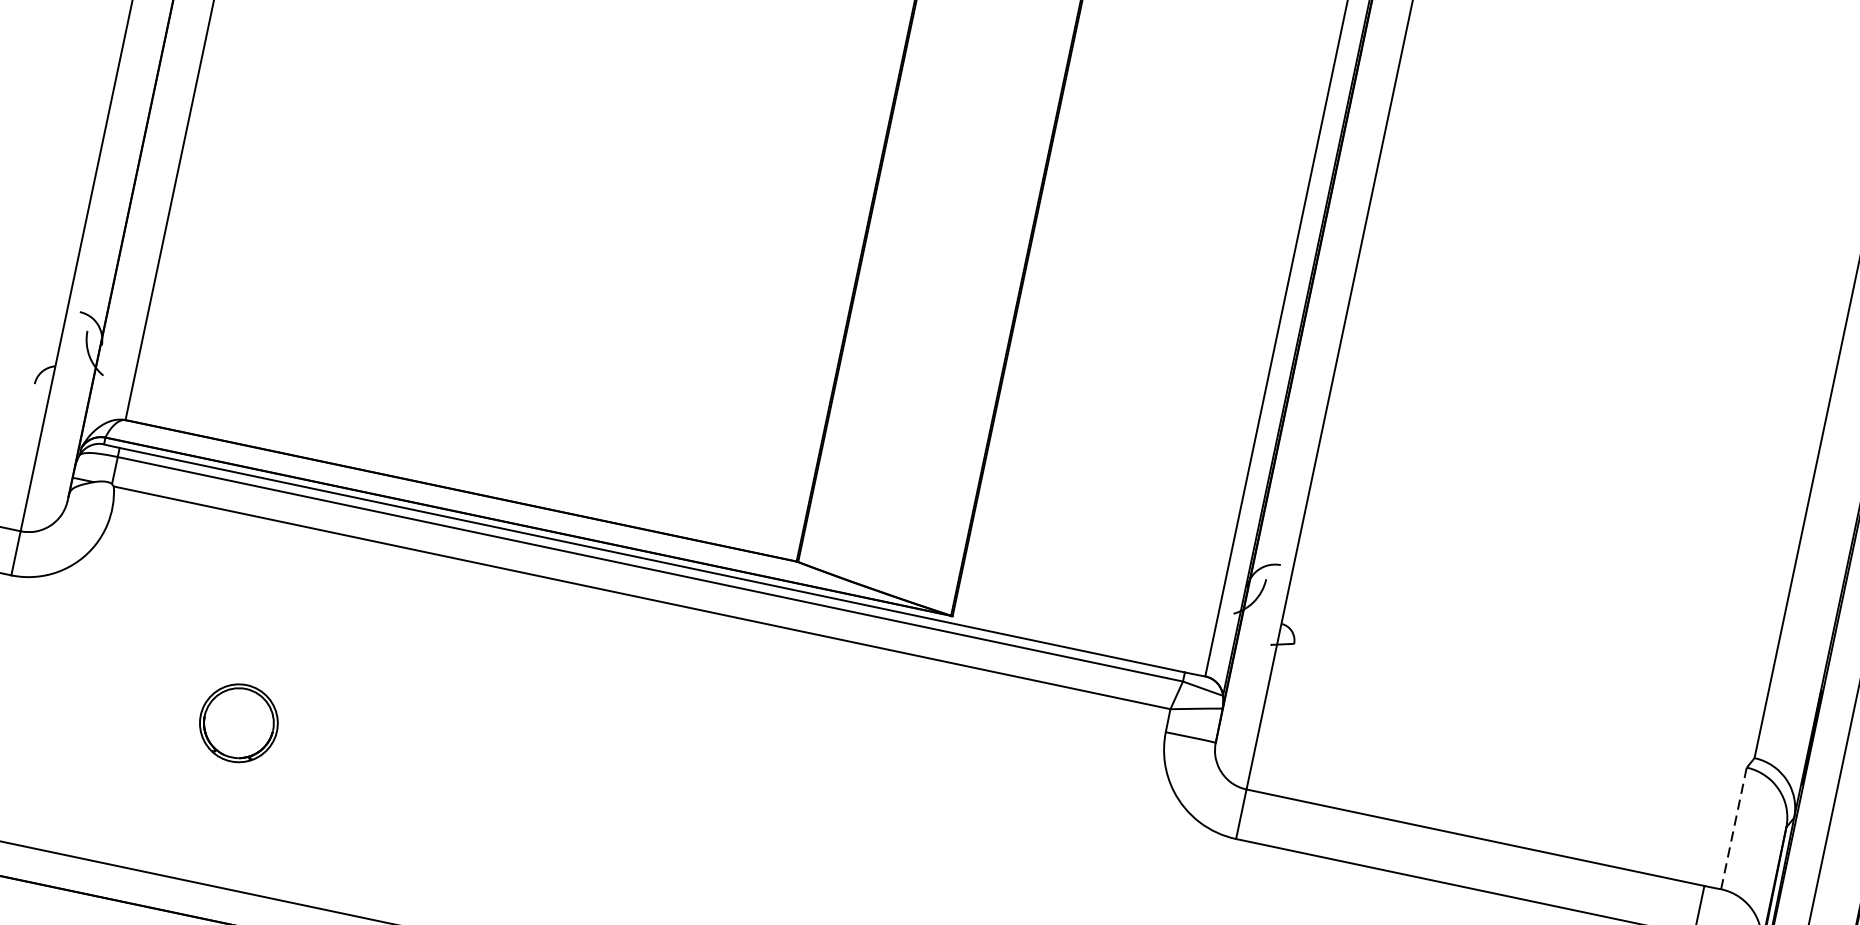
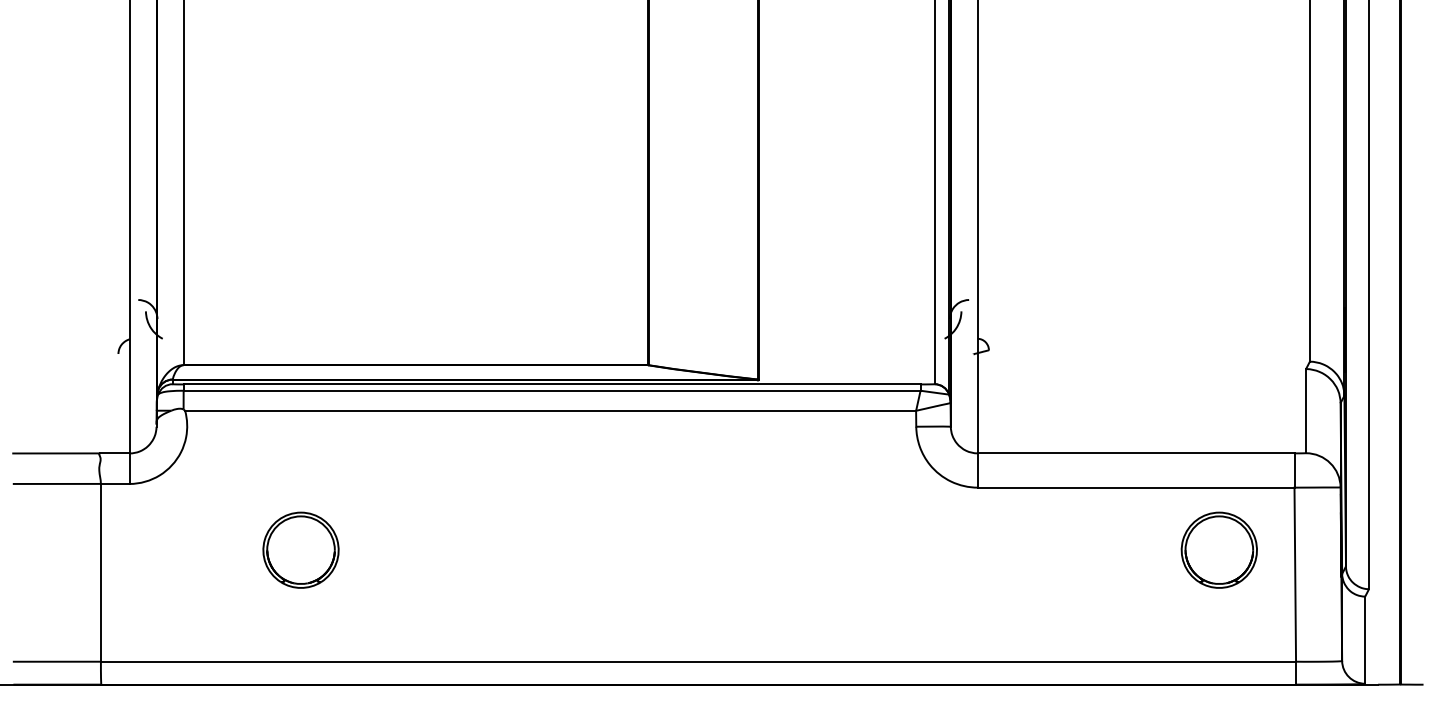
part: (238, 722) -> (300, 549), size x1.43
line: (1734, 827) -> (1306, 410), dashed -> solid

